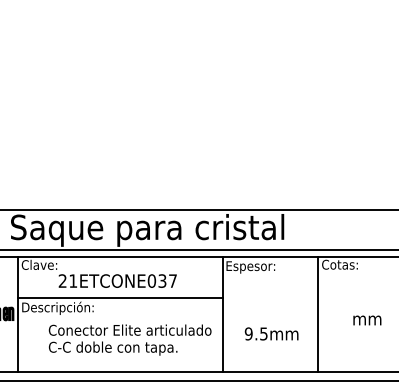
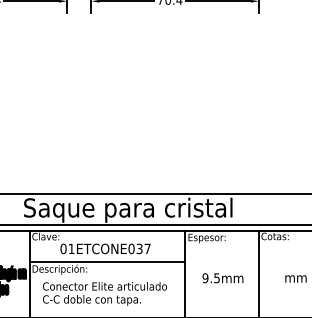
text: (62, 280) -> (63, 248), 21ETCONE037 -> 01ETCONE037
text: (271, 334) -> (222, 278), moved
text: (129, 339) -> (104, 293), moved

